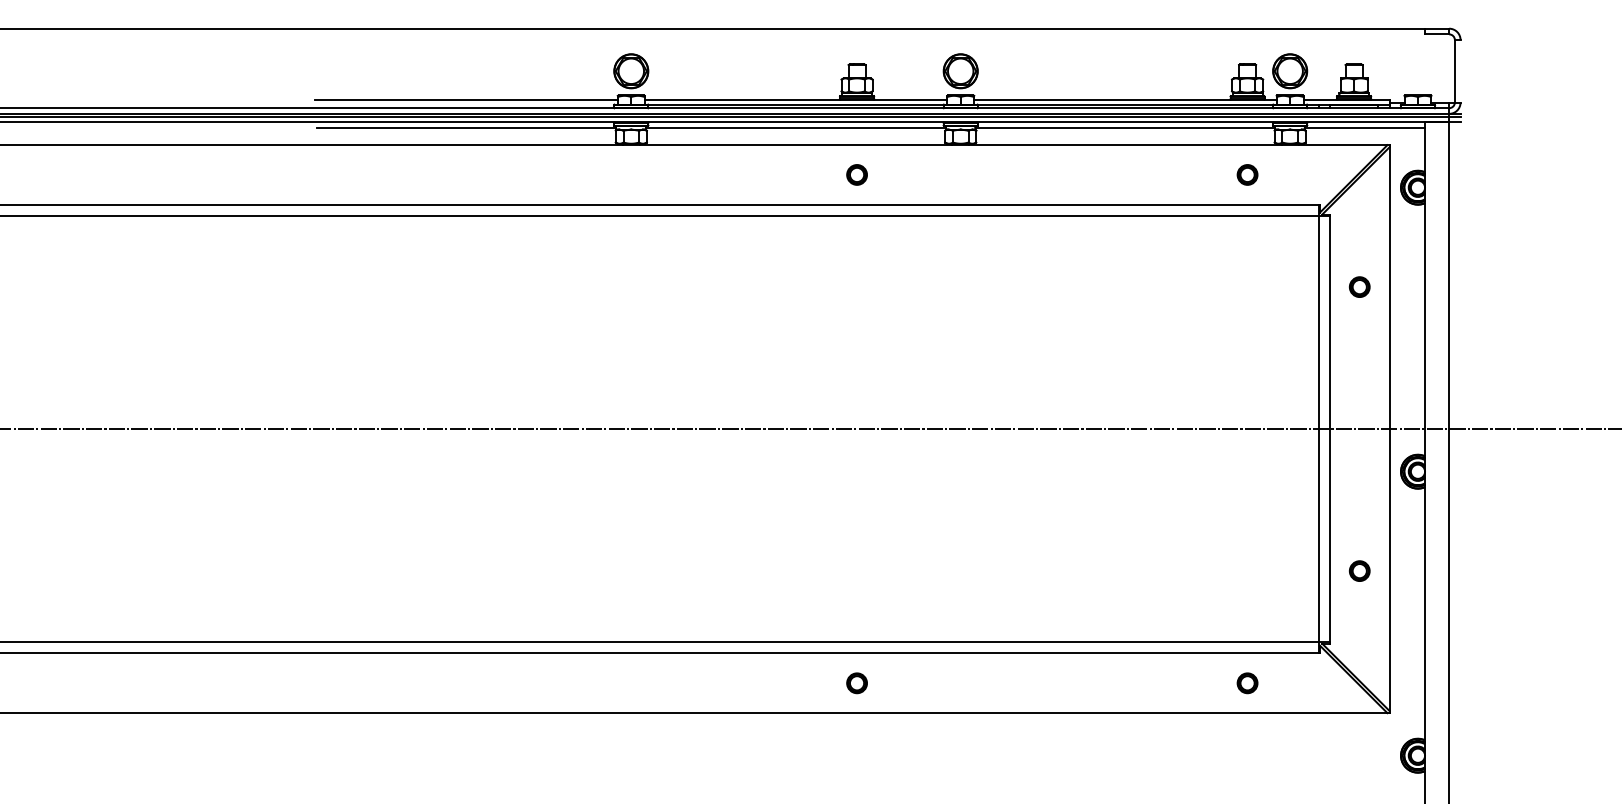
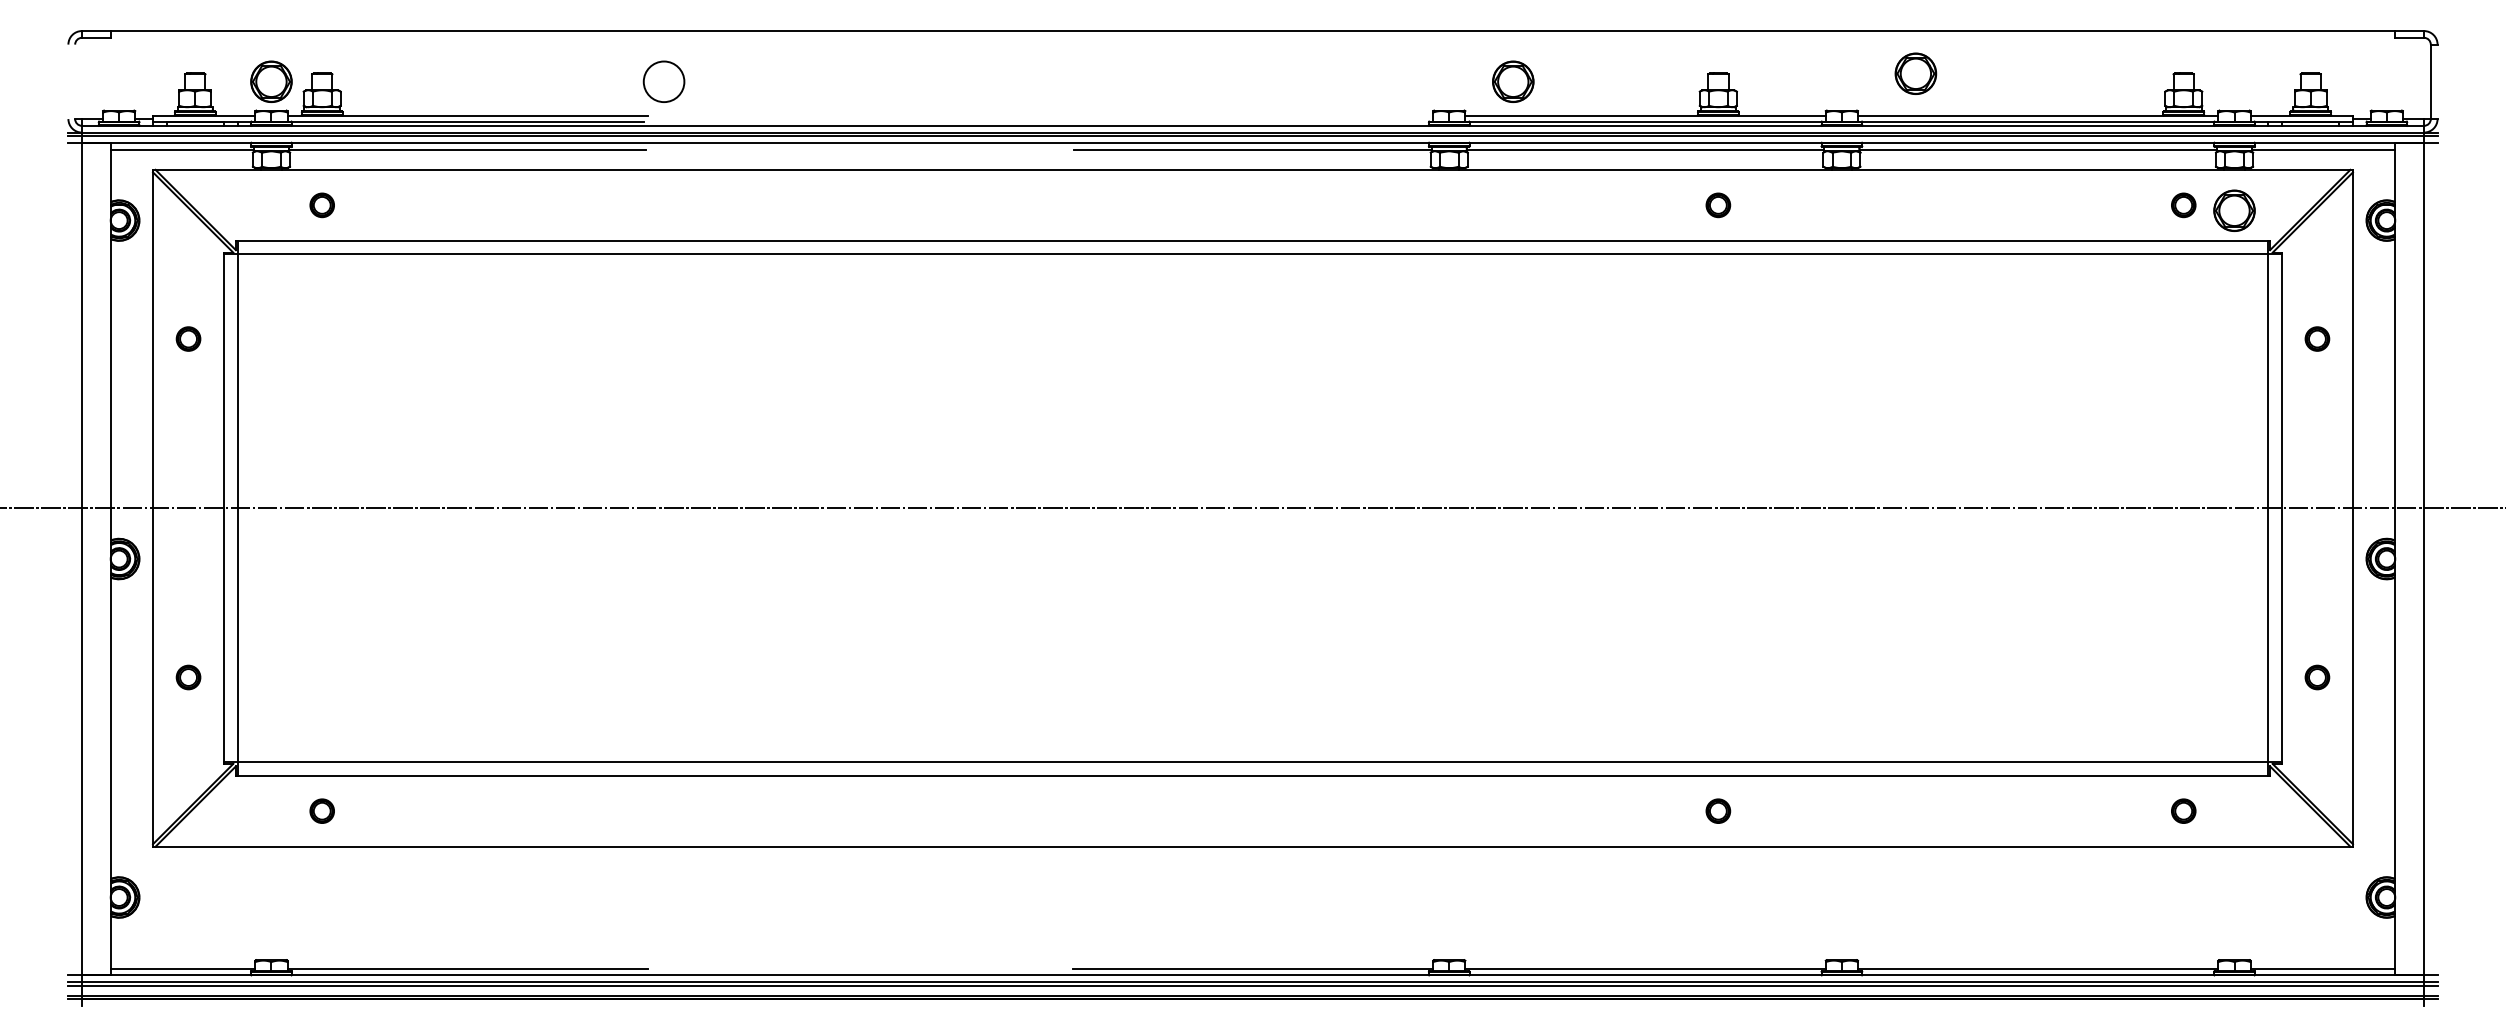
part: (631, 71) -> (1513, 81), moved
part: (960, 71) -> (1915, 73), moved
part: (1290, 71) -> (2234, 210), moved
line: (466, 99) -> (1252, 115), removed

